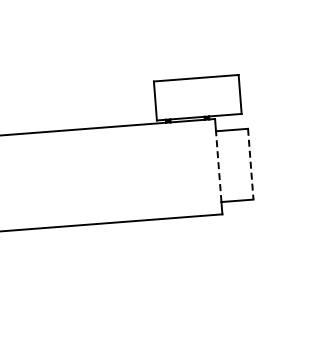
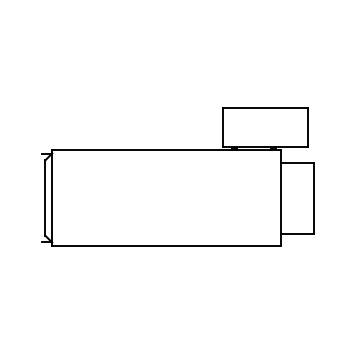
line: (250, 164) -> (313, 198), dashed -> solid
line: (218, 166) -> (281, 197), dashed -> solid

